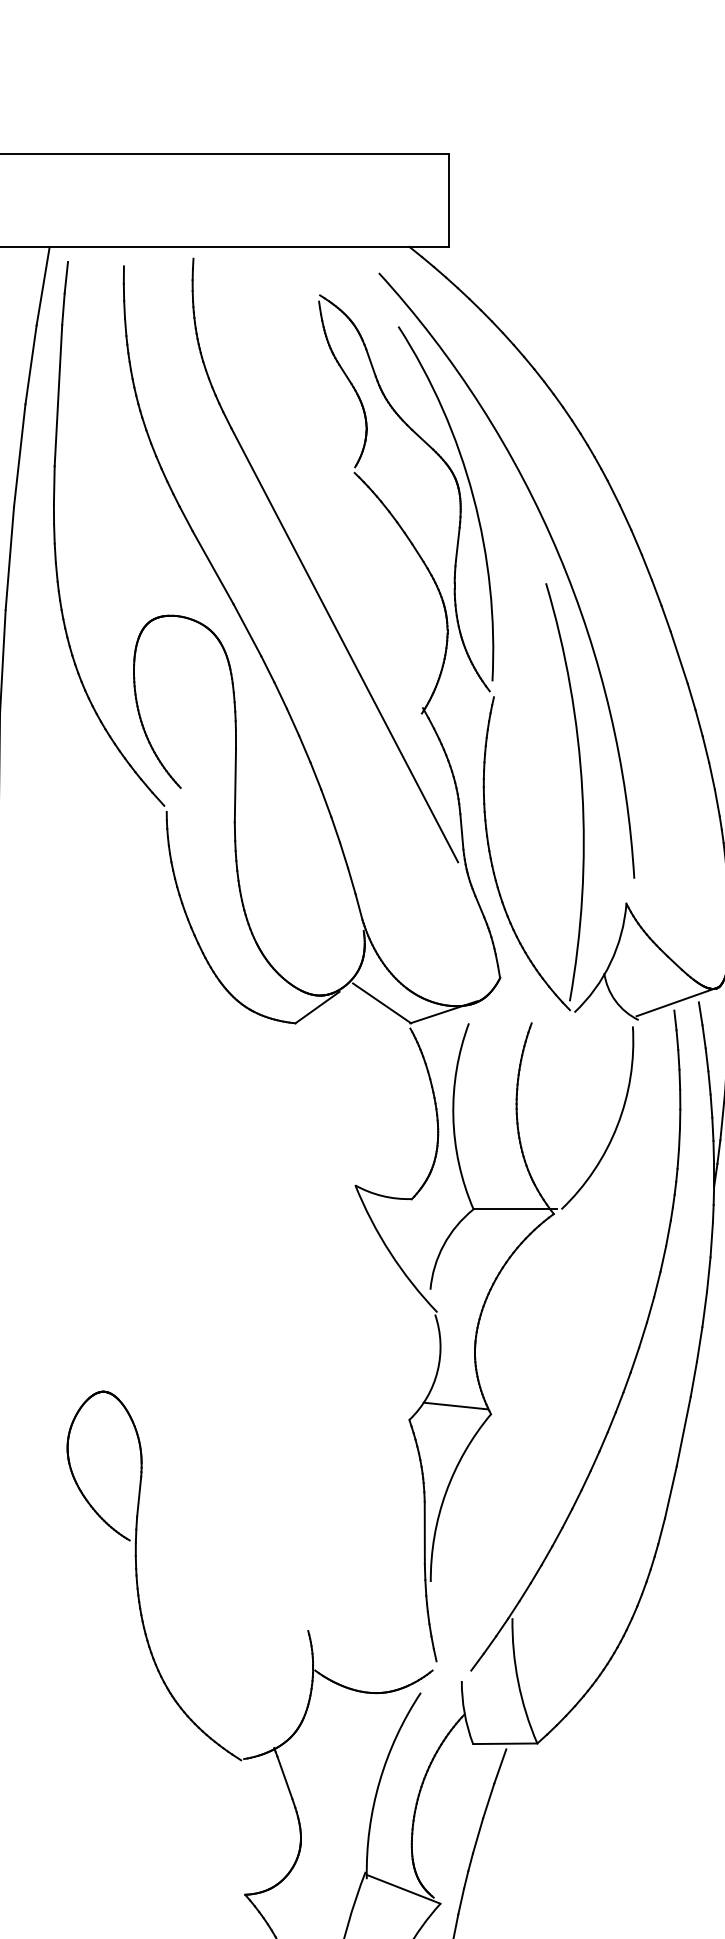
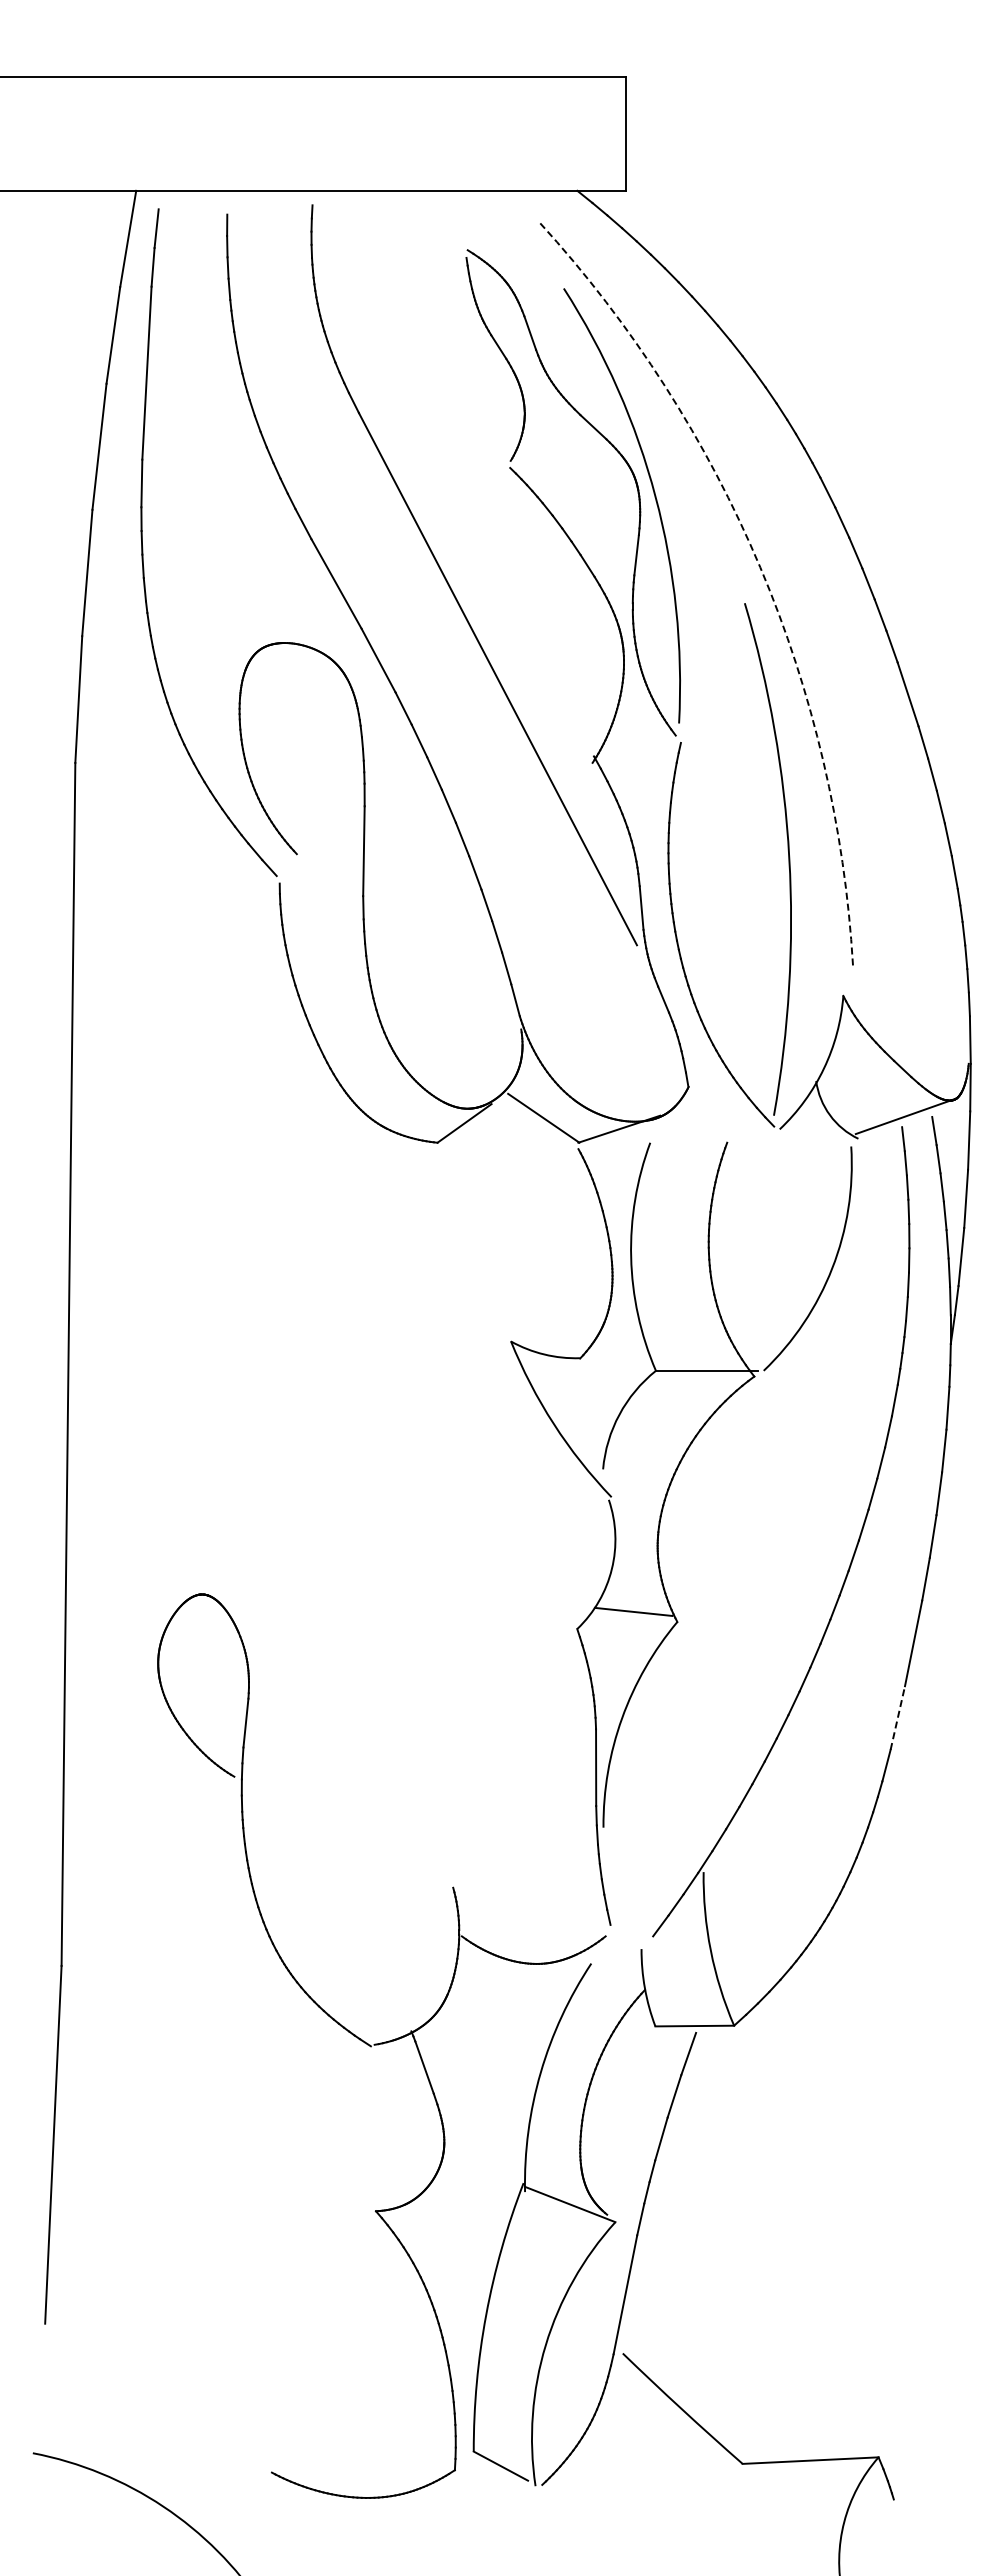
arc: (558, 554) -> (760, 567), solid -> dashed
line: (670, 1492) -> (897, 1718), solid -> dashed

